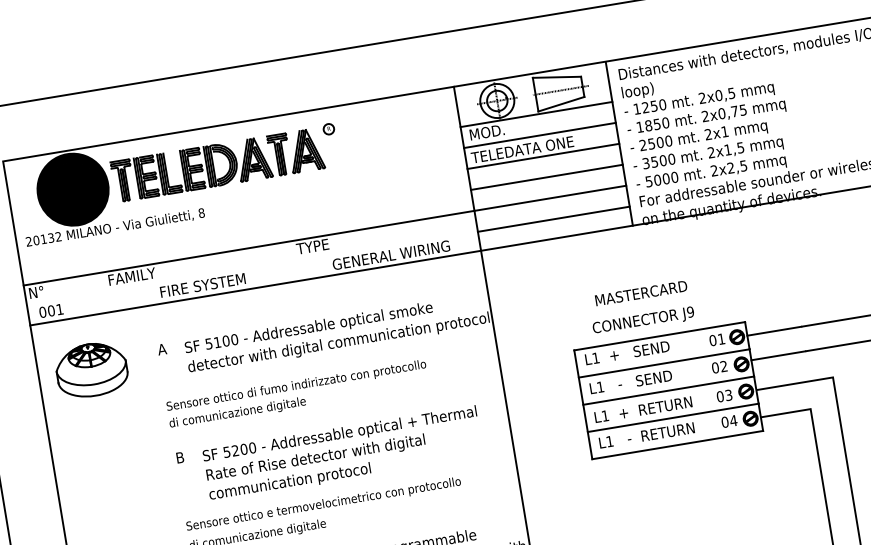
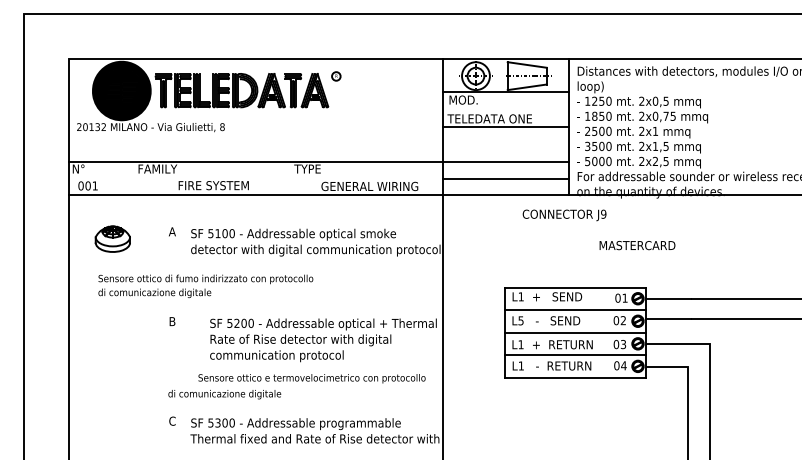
line: (539, 135) -> (505, 109), removed
line: (546, 177) -> (505, 144), removed
text: (641, 293) -> (637, 245), moved
text: (643, 321) -> (564, 215), moved
part: (91, 370) -> (112, 239), size x0.6
text: (599, 386) -> (520, 320), L1 -> L5
text: (297, 394) -> (205, 286), moved
text: (343, 454) -> (323, 340), moved
text: (323, 504) -> (311, 378), moved

